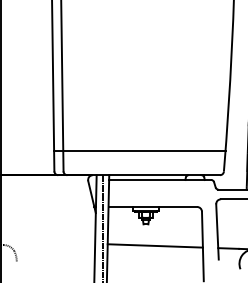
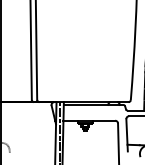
line: (139, 151) -> (81, 88), removed
line: (154, 245) -> (90, 143), removed

